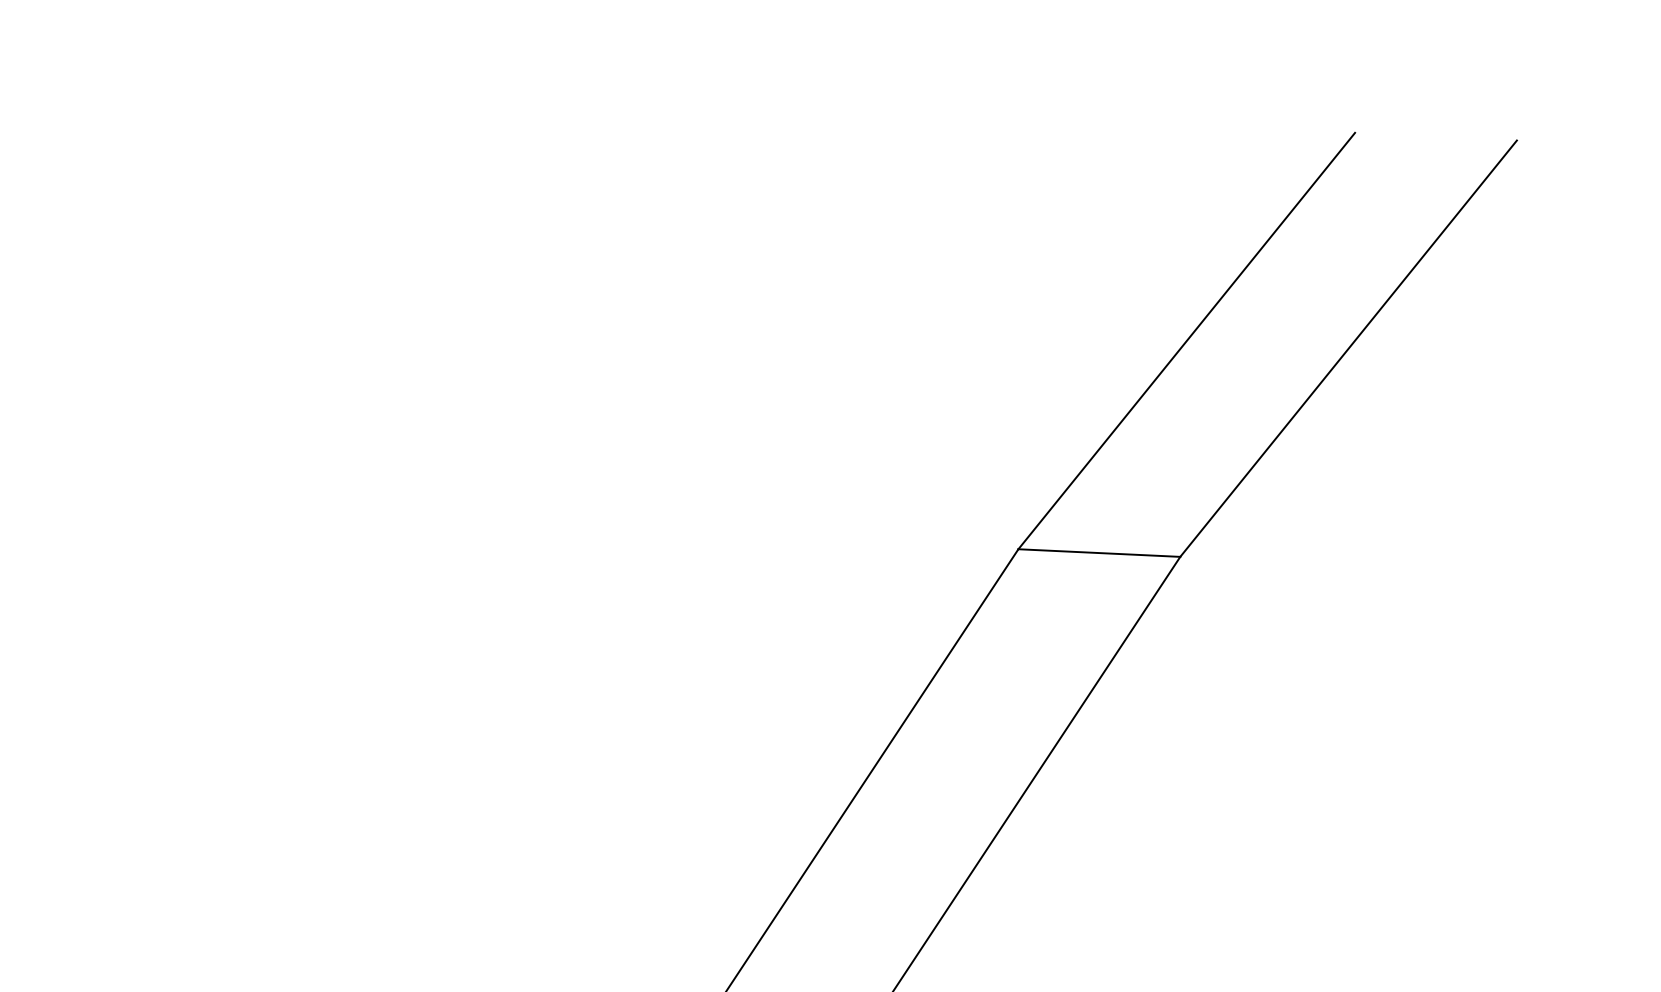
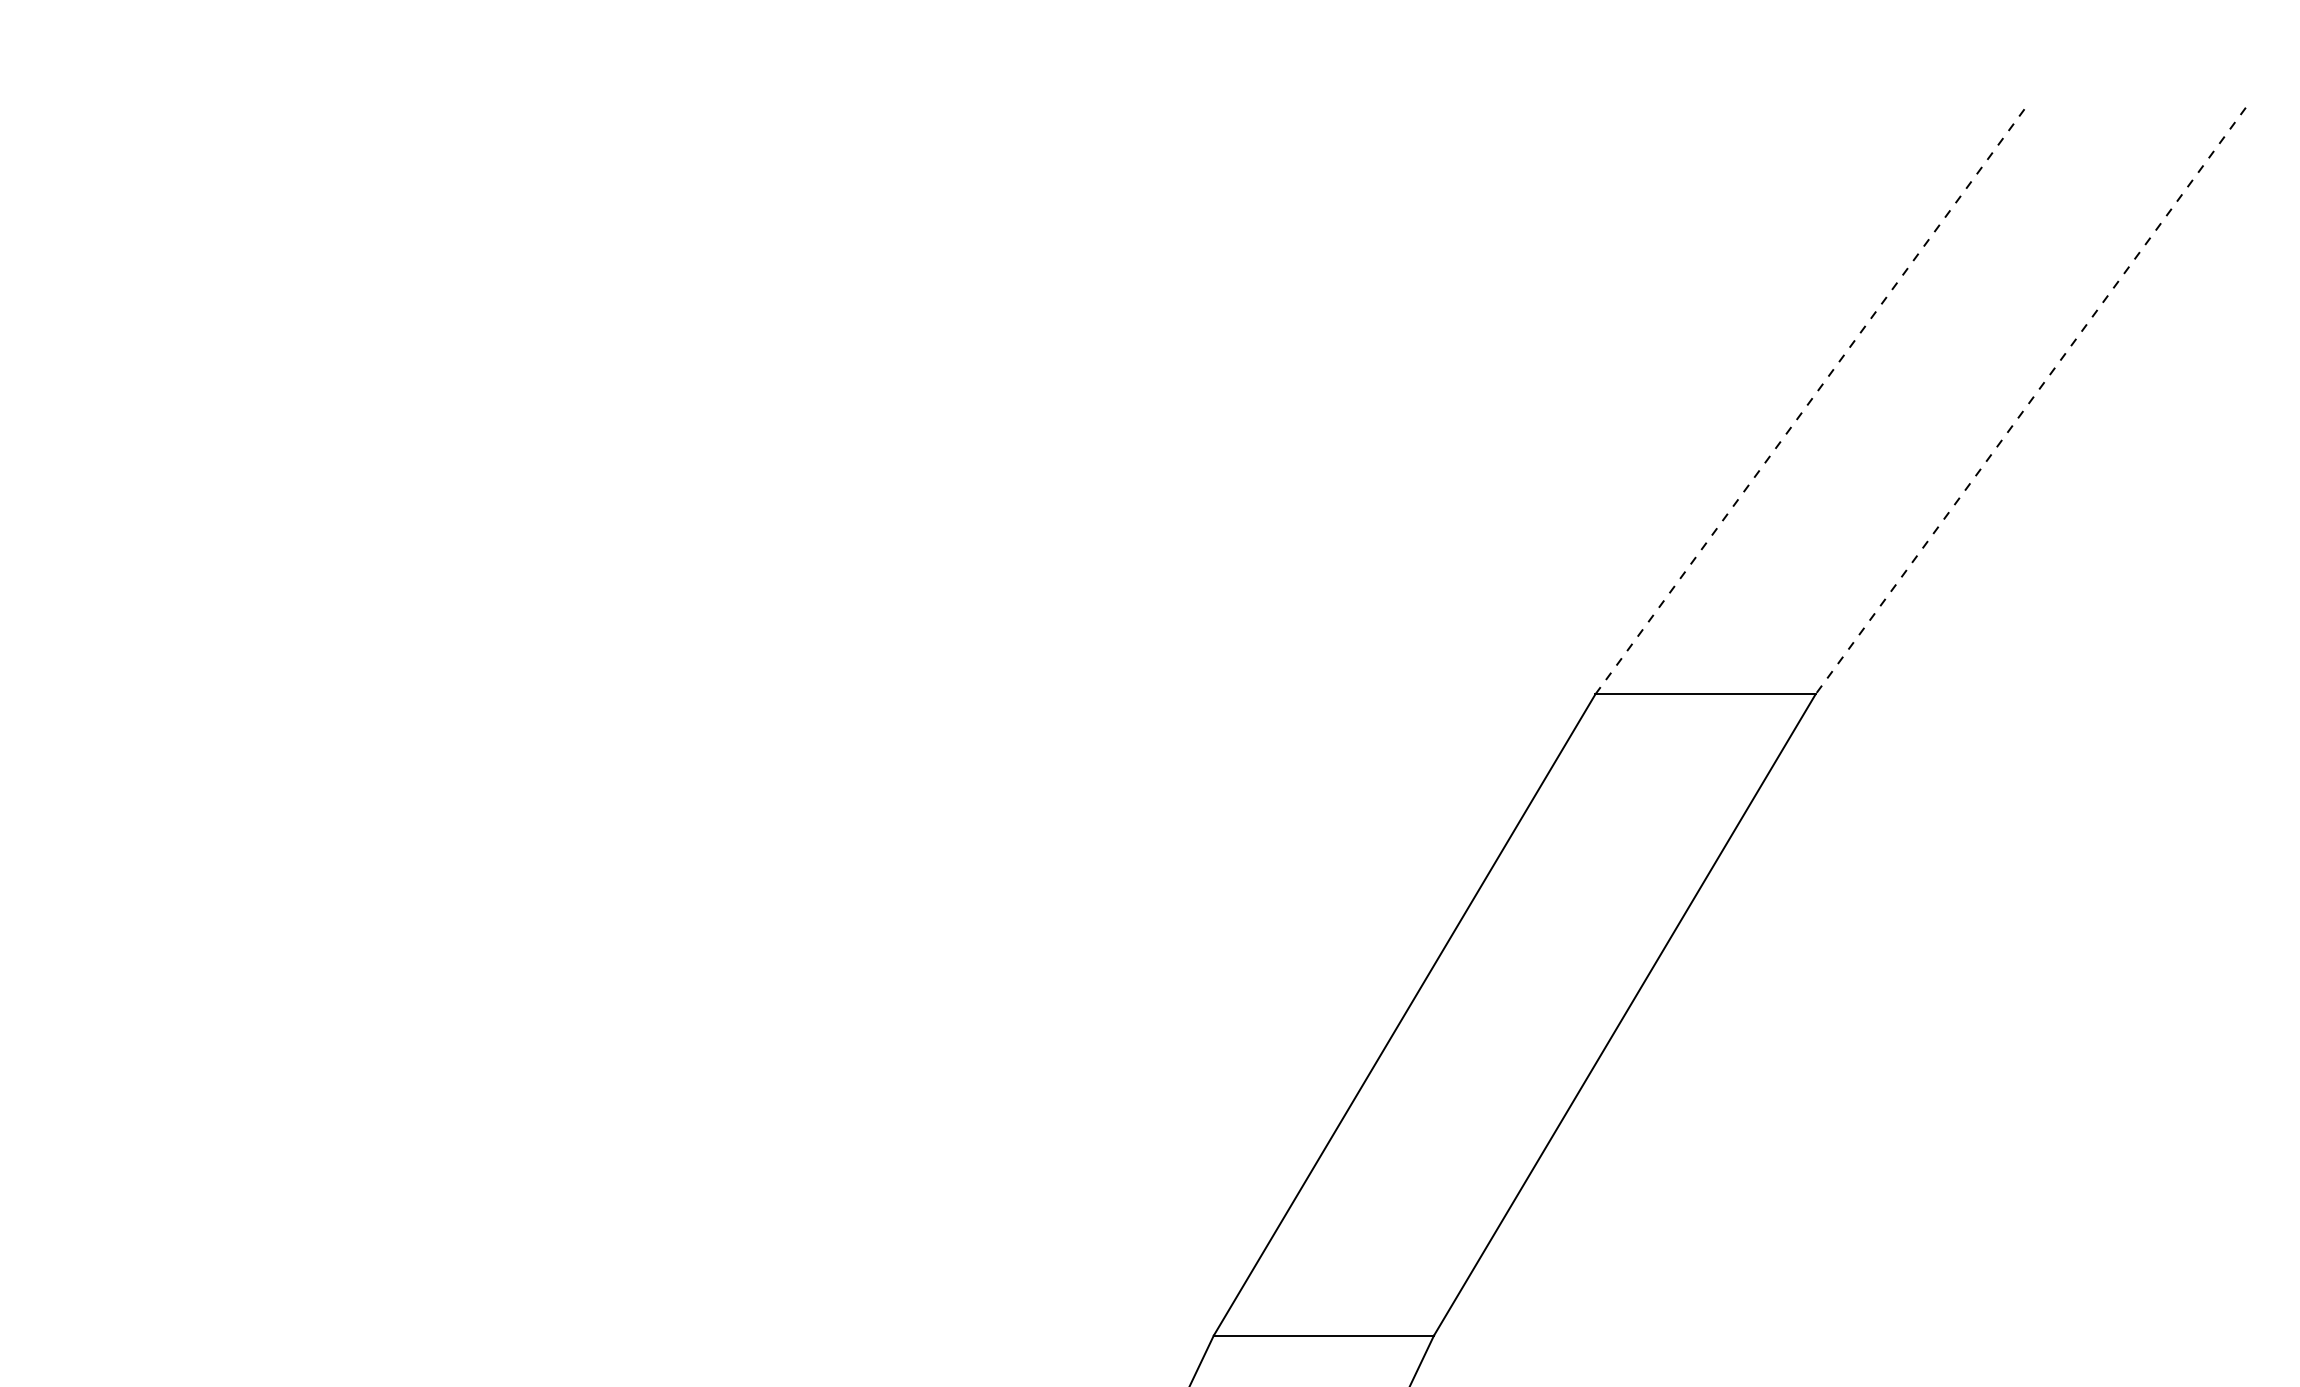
line: (1186, 341) -> (1810, 401), solid -> dashed
line: (1348, 349) -> (2030, 401), solid -> dashed

